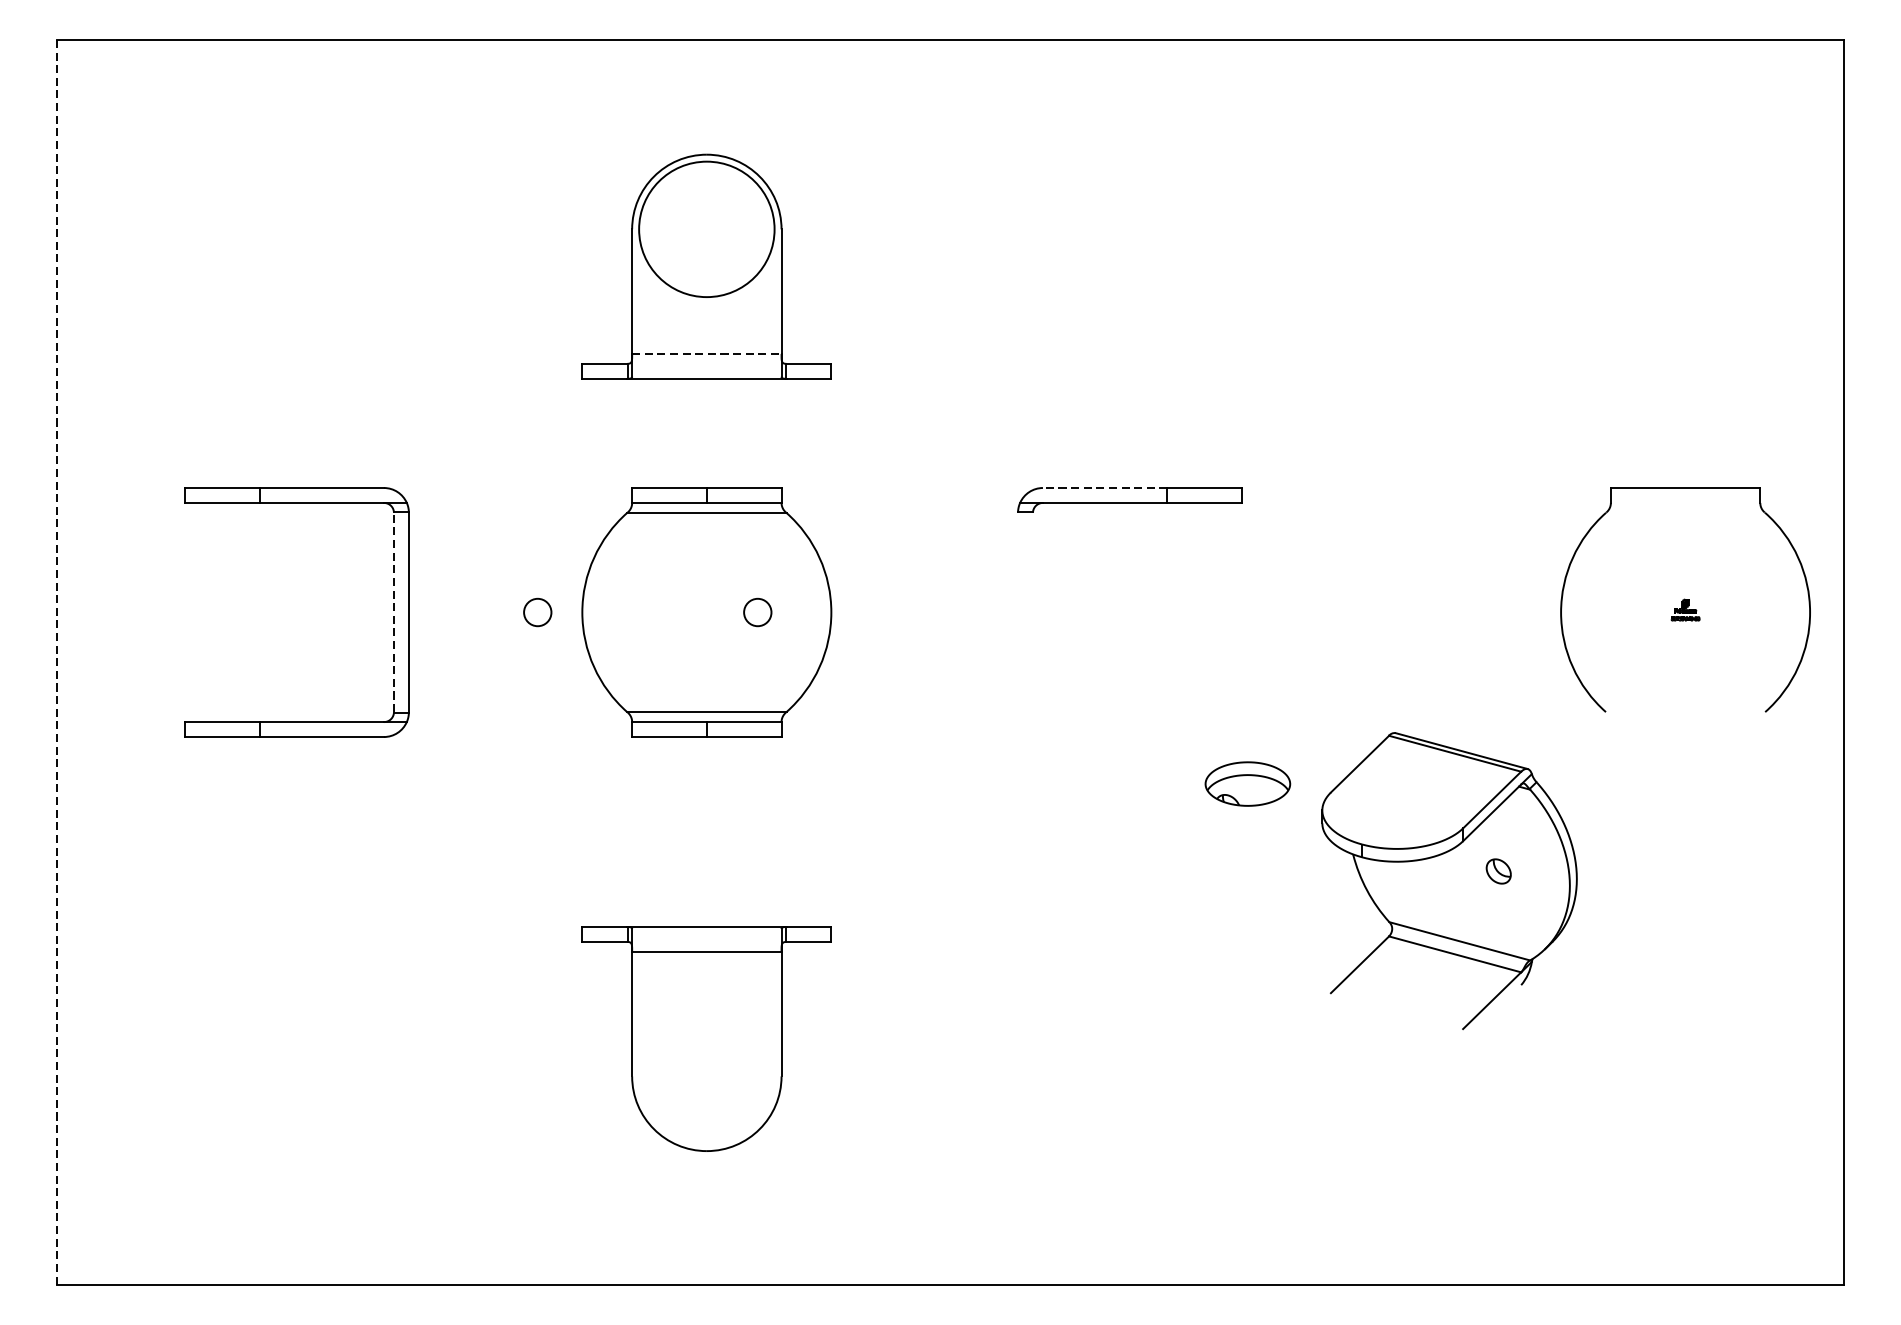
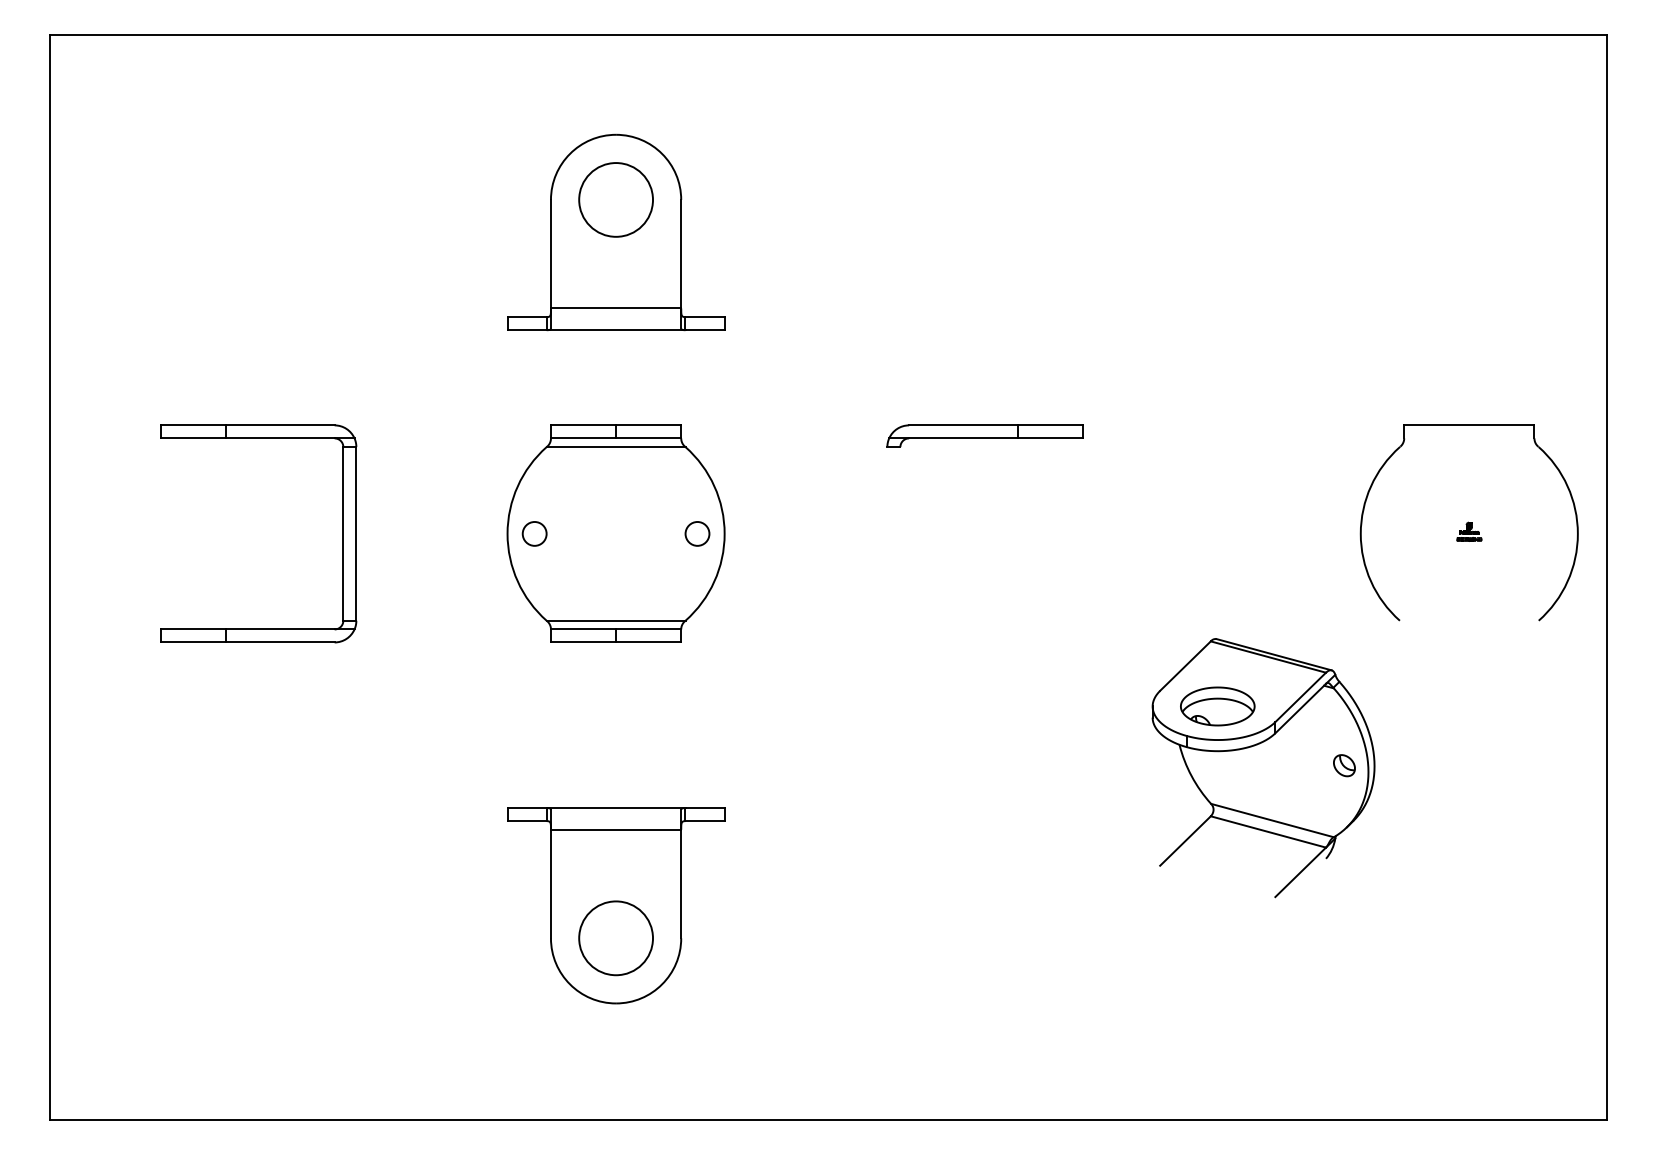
circle: (707, 228) -> (616, 199), size x0.62
line: (707, 353) -> (616, 308), dashed -> solid
line: (1104, 488) -> (962, 425), dashed -> solid
line: (394, 612) -> (343, 533), dashed -> solid
circle: (537, 612) -> (534, 533), moved
circle: (757, 612) -> (697, 533), moved
line: (56, 662) -> (49, 577), dashed -> solid
part: (1247, 784) -> (1217, 706), moved
part: (1498, 871) -> (1344, 765), moved
circle: (706, 1076) -> (615, 938), added

